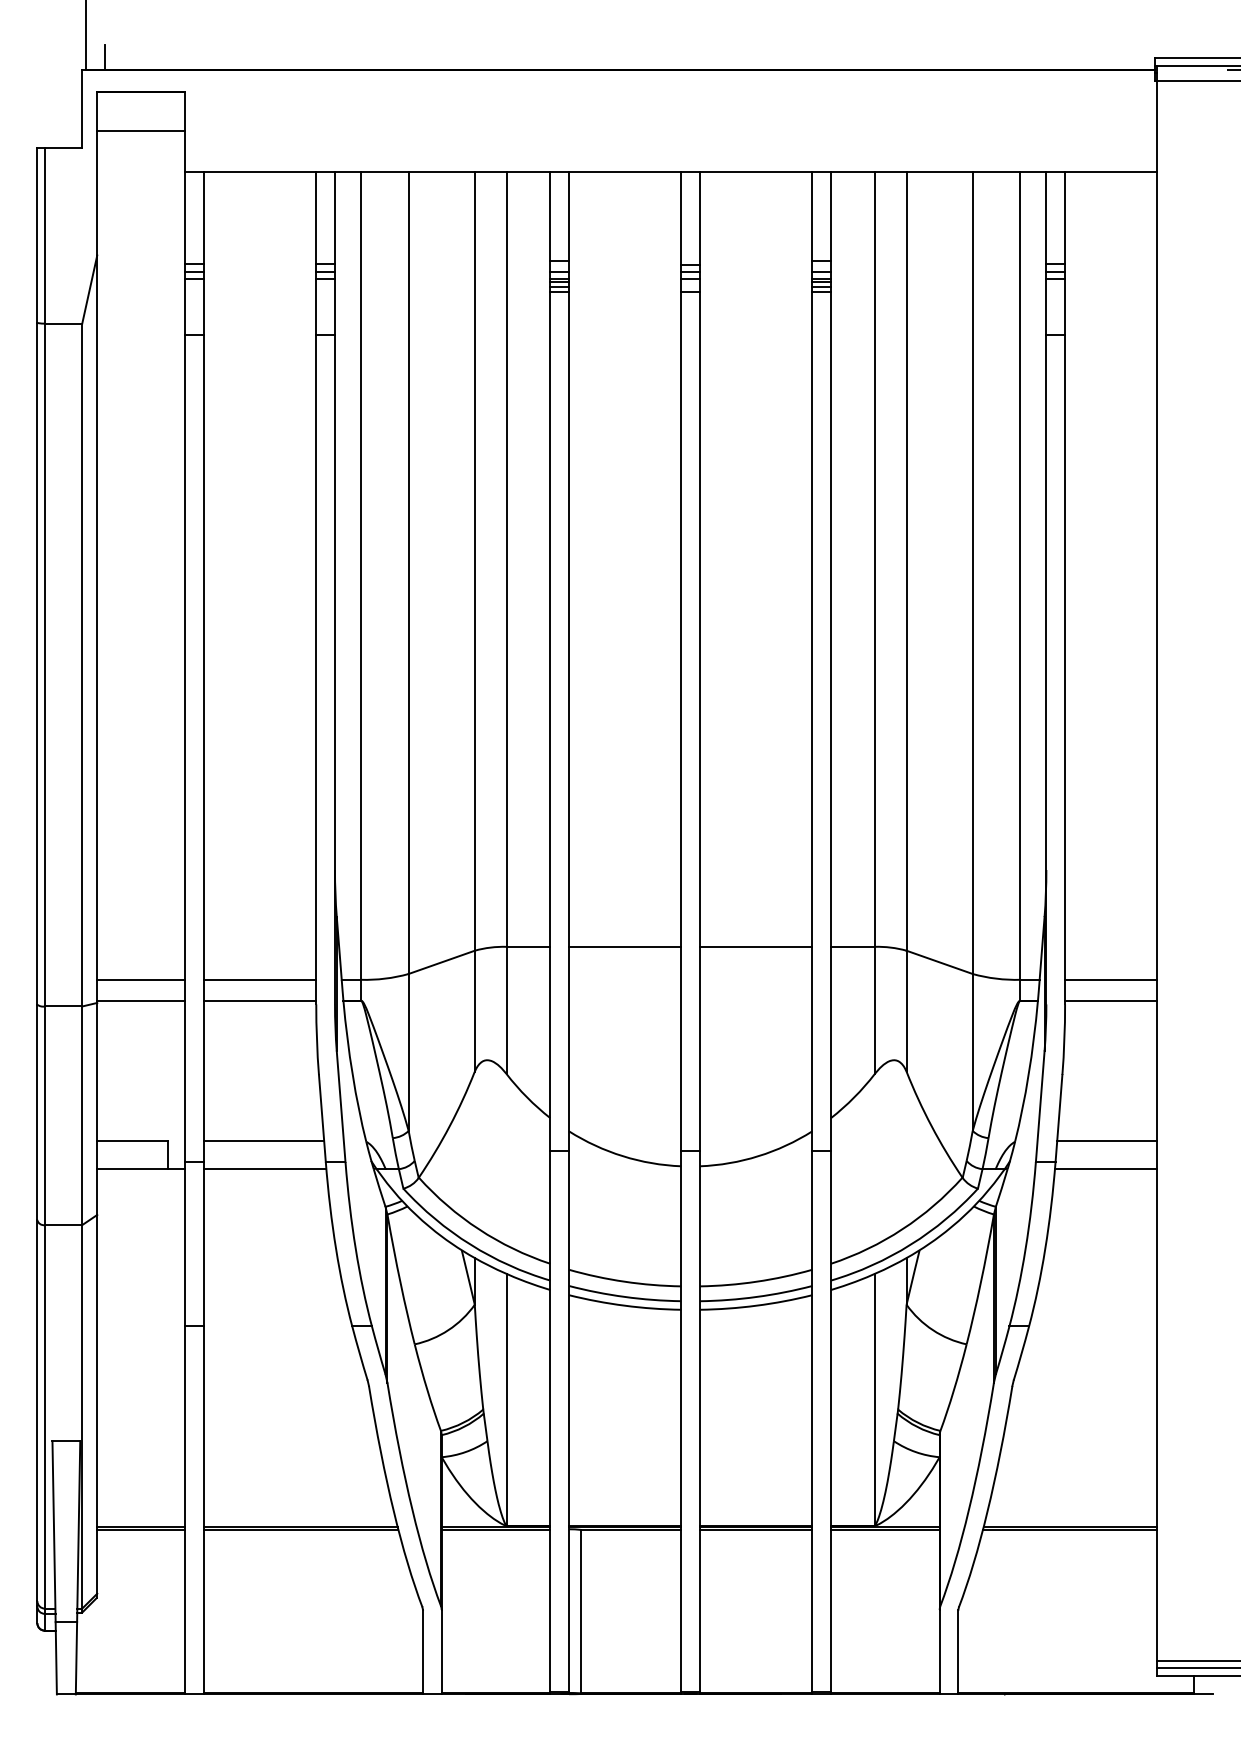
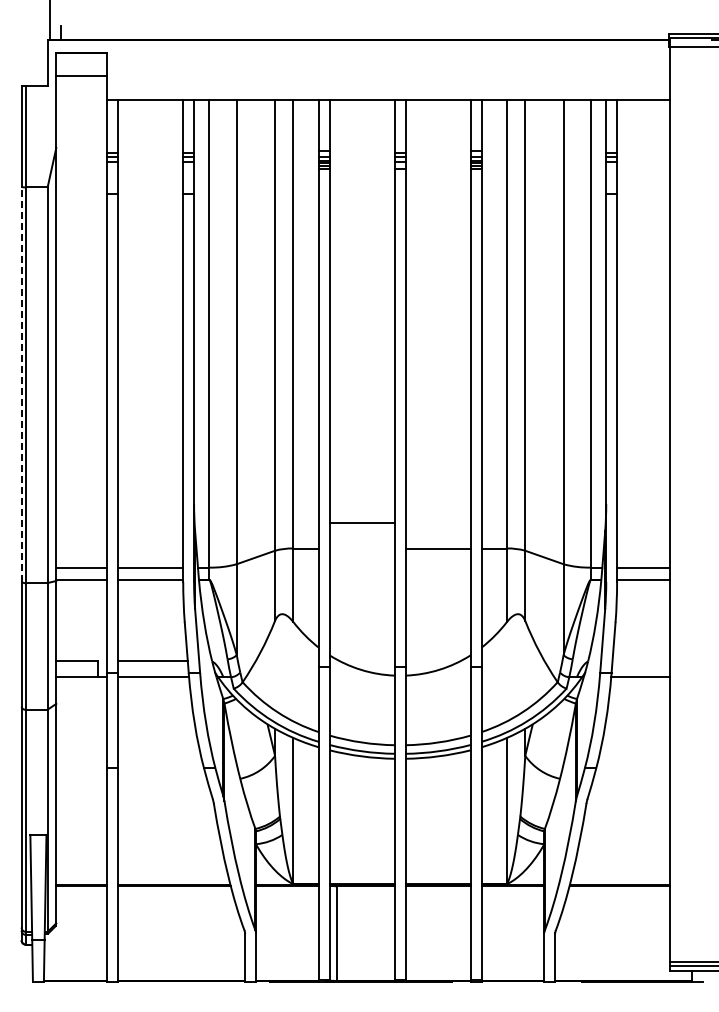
line: (37, 663) -> (21, 384), solid -> dashed
line: (623, 946) -> (361, 522), moved
line: (1107, 1140) -> (641, 660), removed

